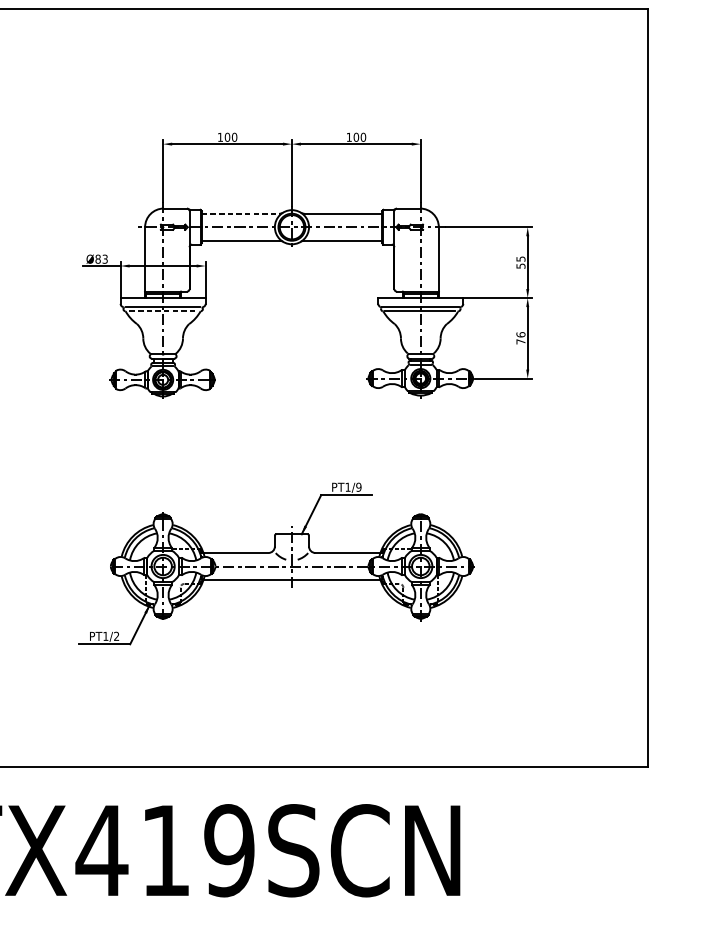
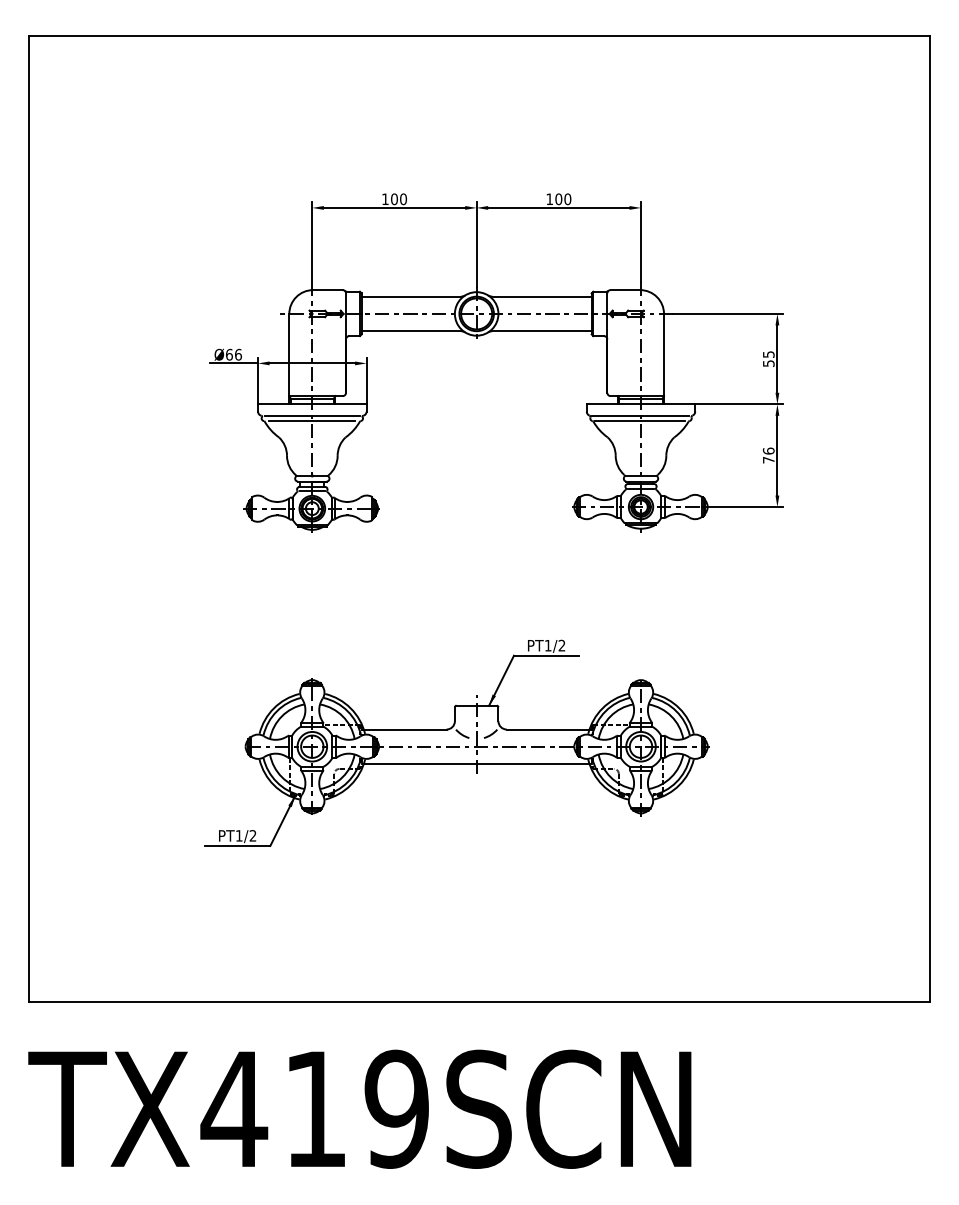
line: (240, 213) -> (411, 296), dashed -> solid
text: (101, 259) -> (233, 354), Ø83 -> Ø66
line: (163, 310) -> (312, 420), dashed -> solid
text: (358, 487) -> (561, 645), PT1/9 -> PT1/2

